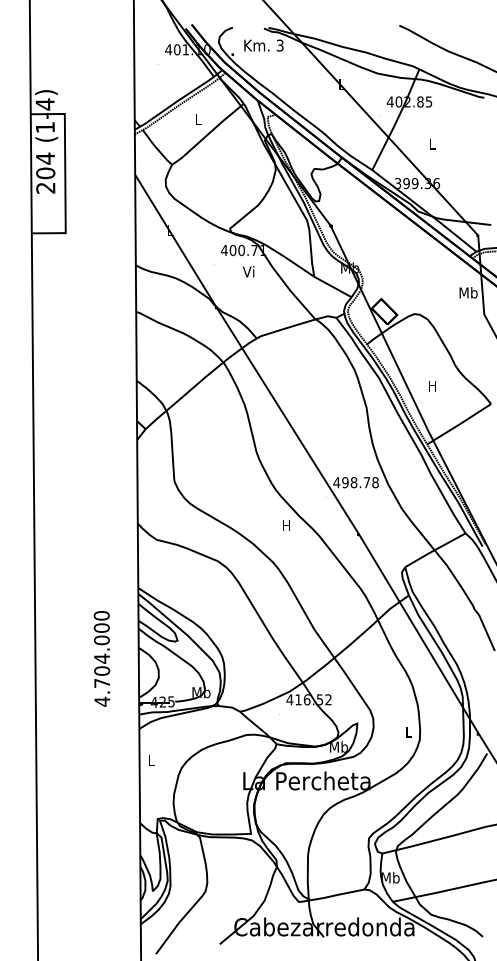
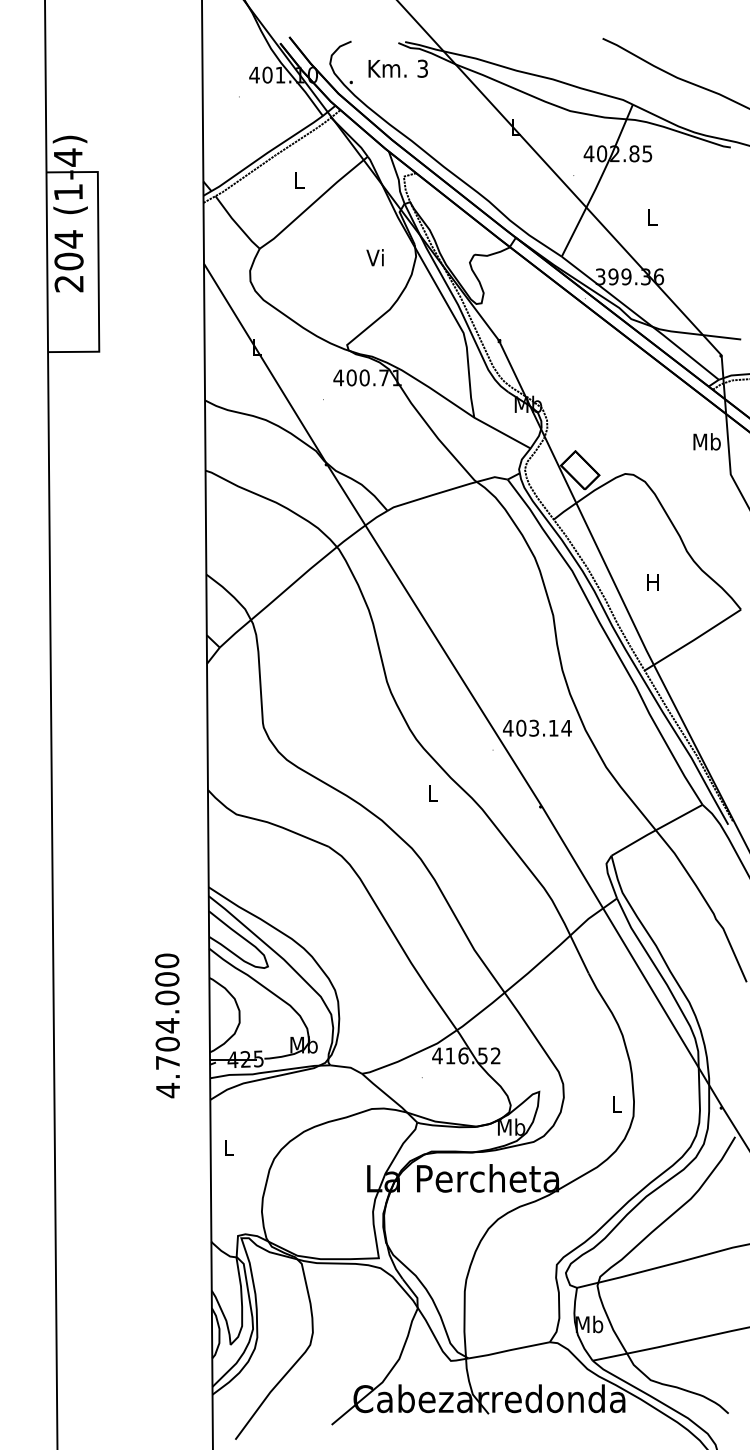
text: (248, 271) -> (375, 257), moved
text: (360, 482) -> (543, 728), 498.78 -> 403.14
text: (286, 525) -> (432, 792), H -> L
text: (101, 658) -> (166, 1025), moved

